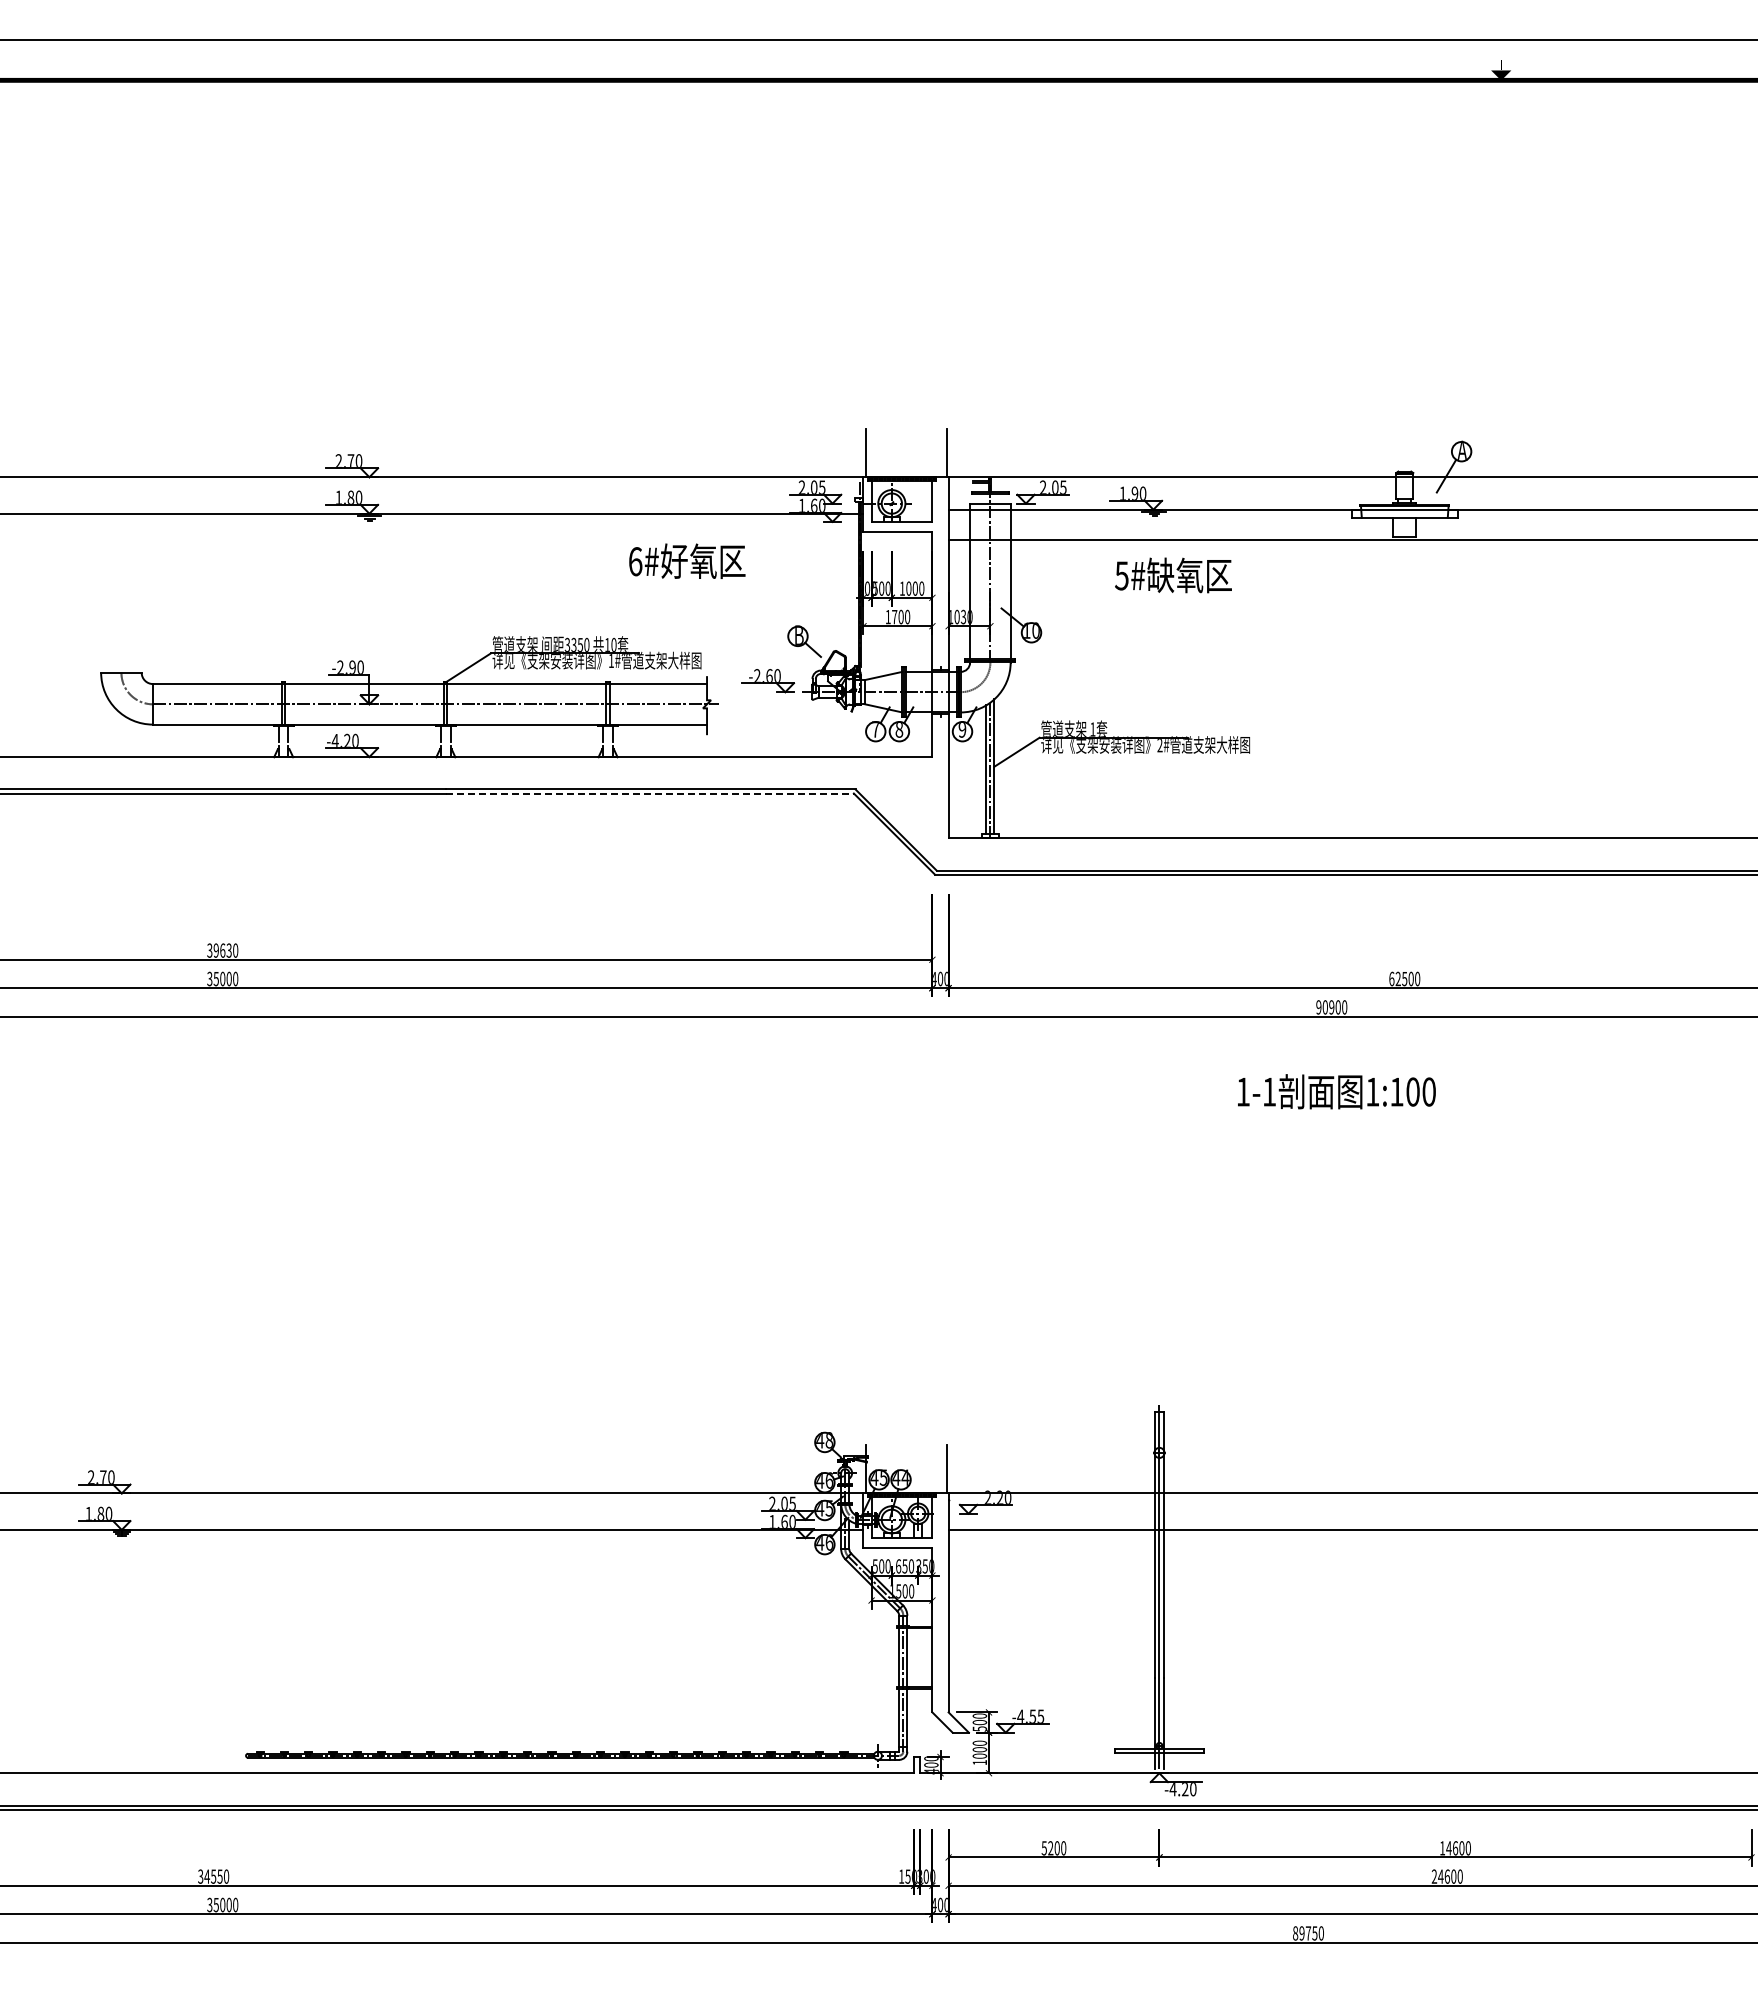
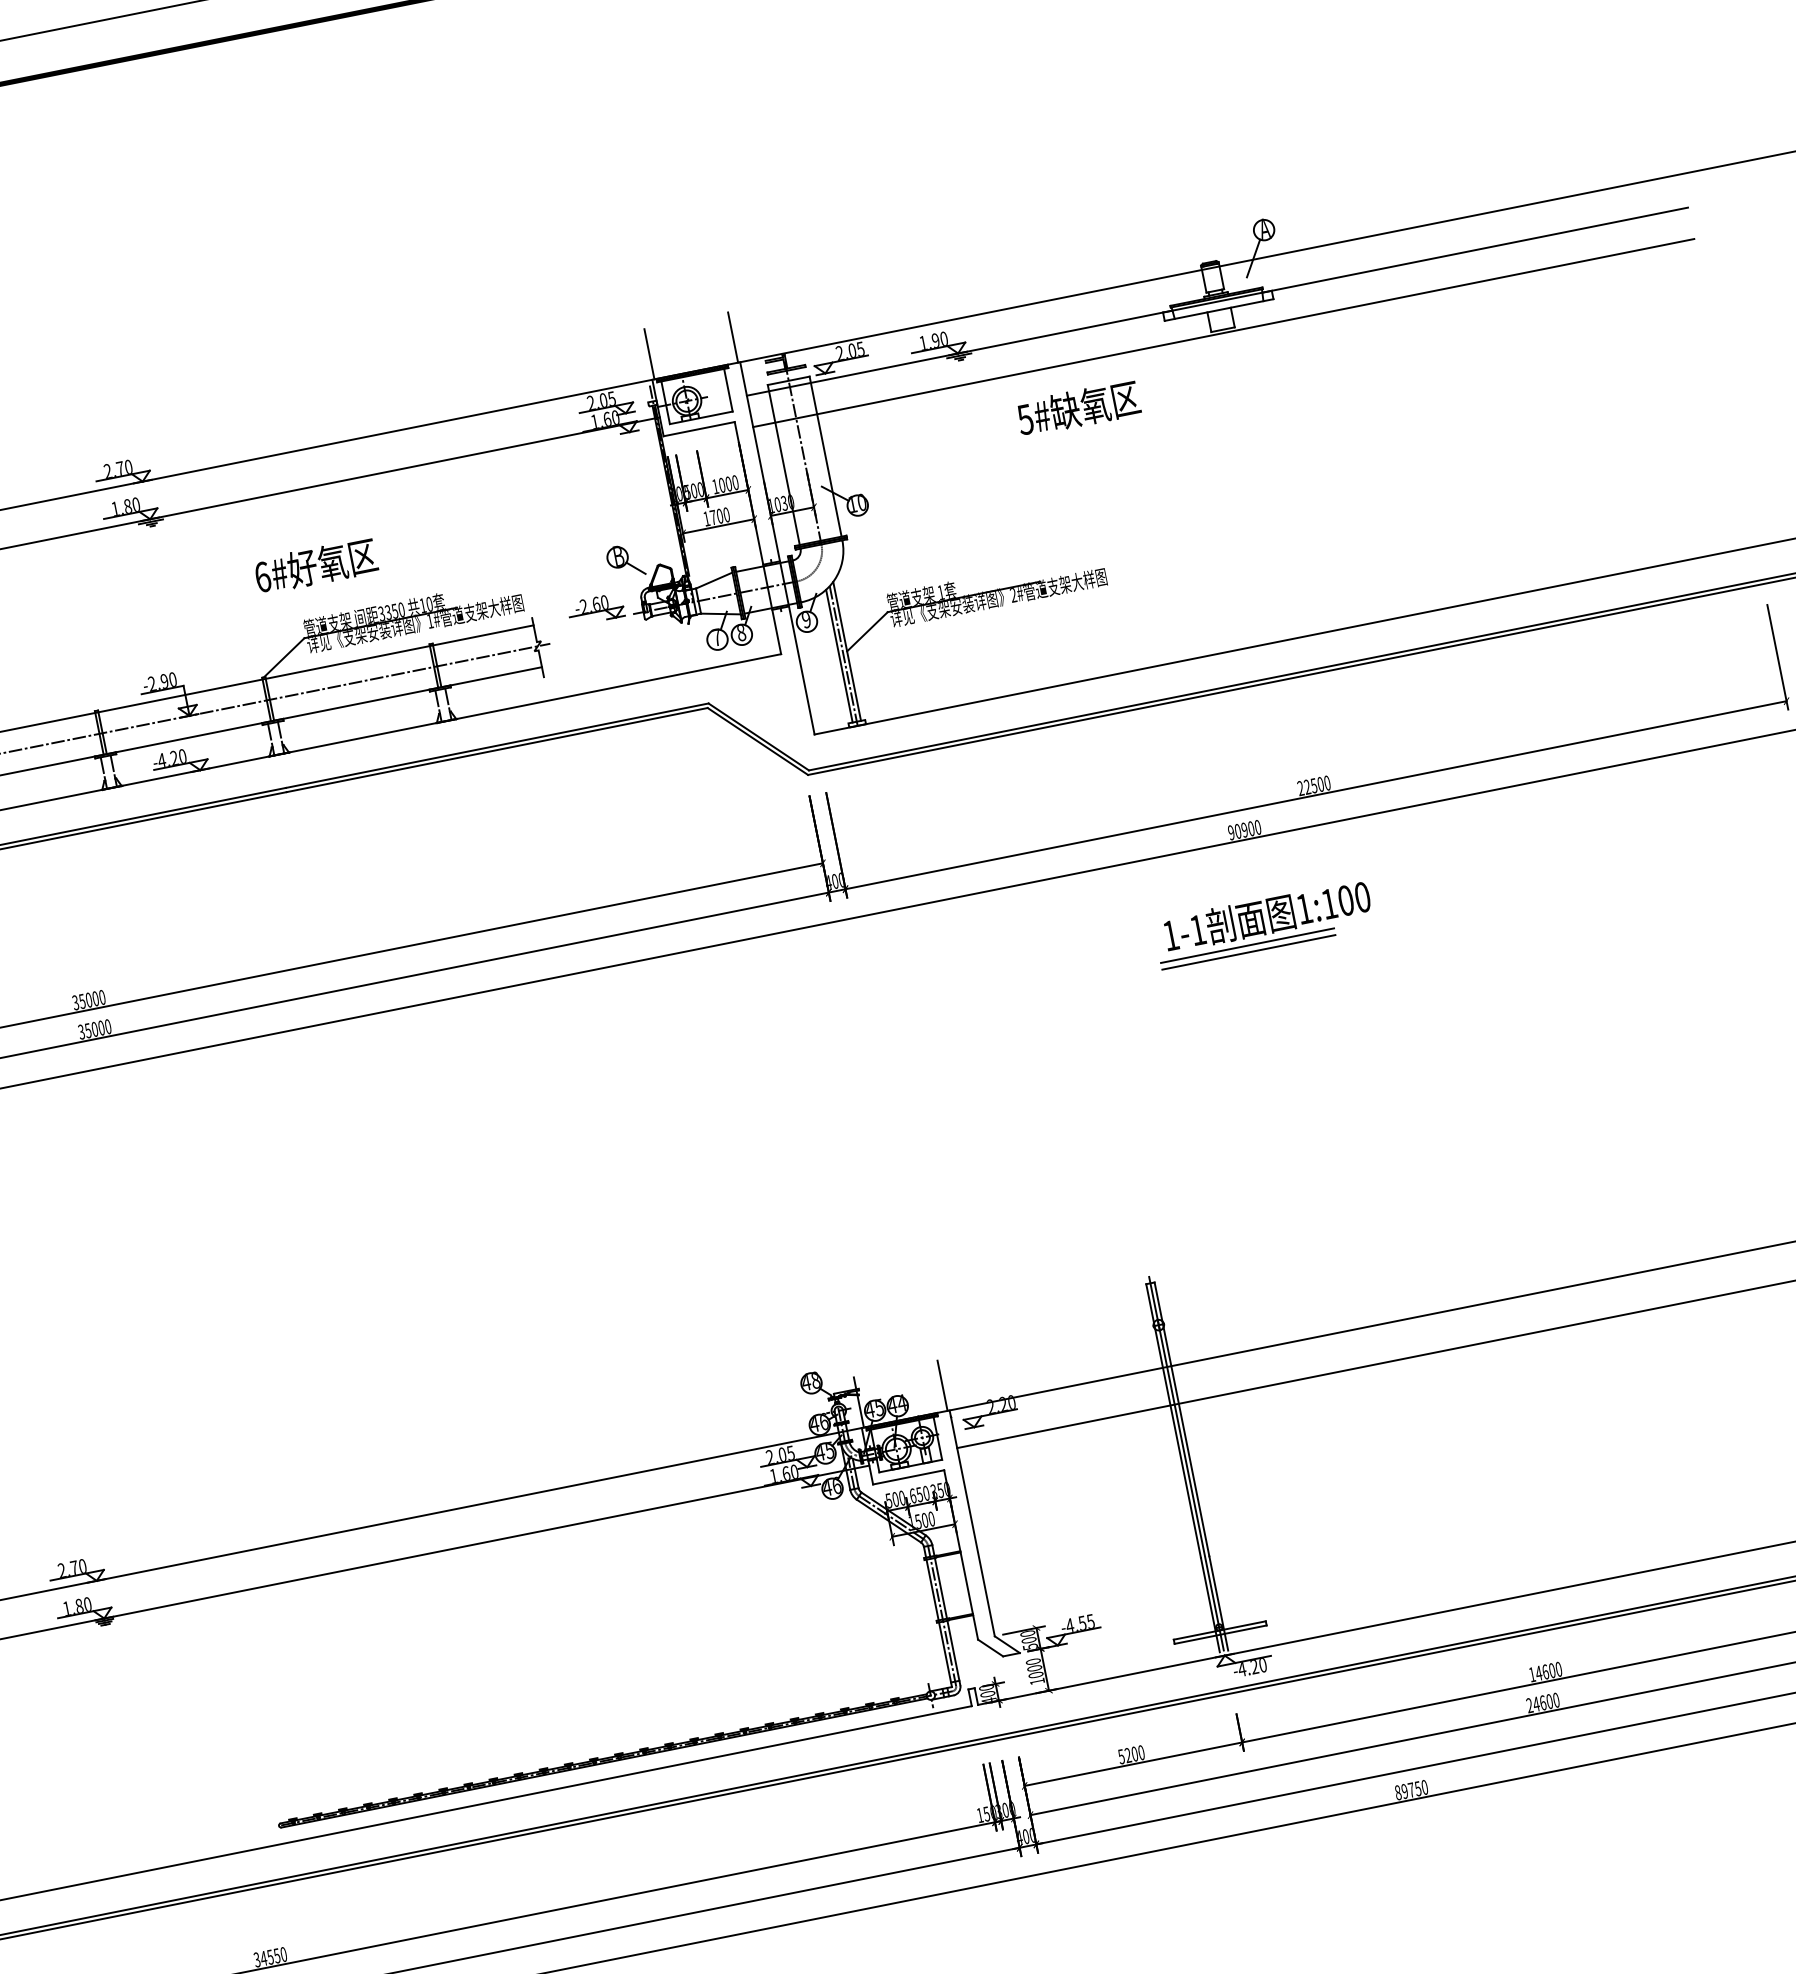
text: (687, 560) -> (316, 565), moved
text: (1173, 575) -> (1078, 408), moved
line: (650, 793) -> (497, 749), dashed -> solid
text: (222, 950) -> (88, 1000), 39630 -> 35000
text: (1391, 978) -> (1300, 787), 62500 -> 22500
line: (1312, 1115) -> (1247, 945), added
line: (1312, 1122) -> (1248, 952), added

